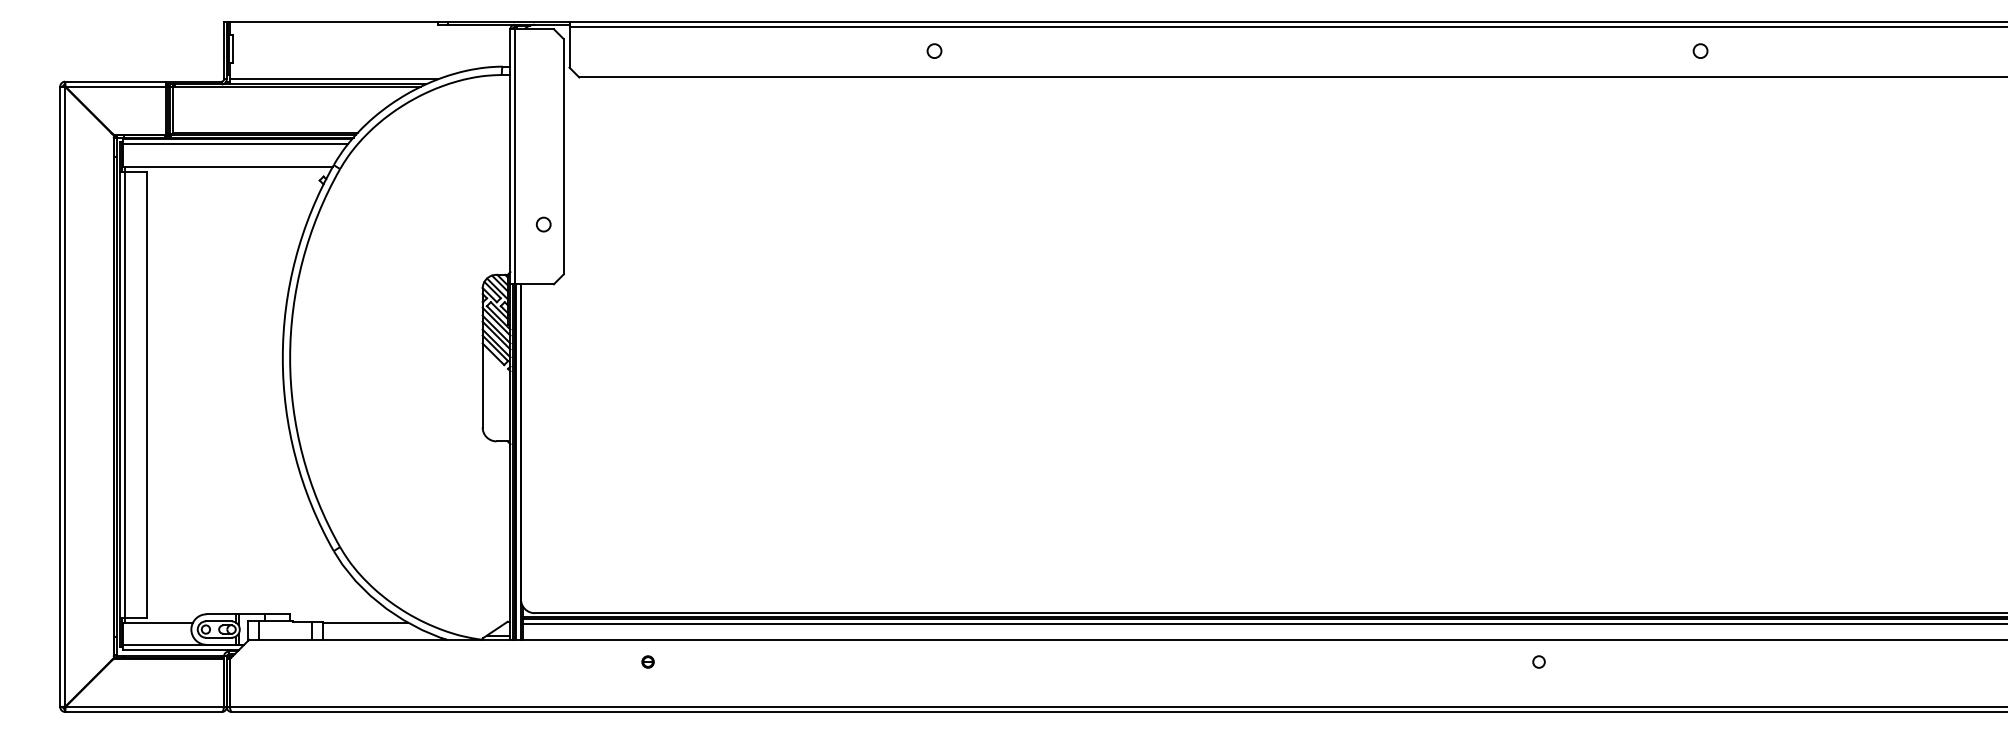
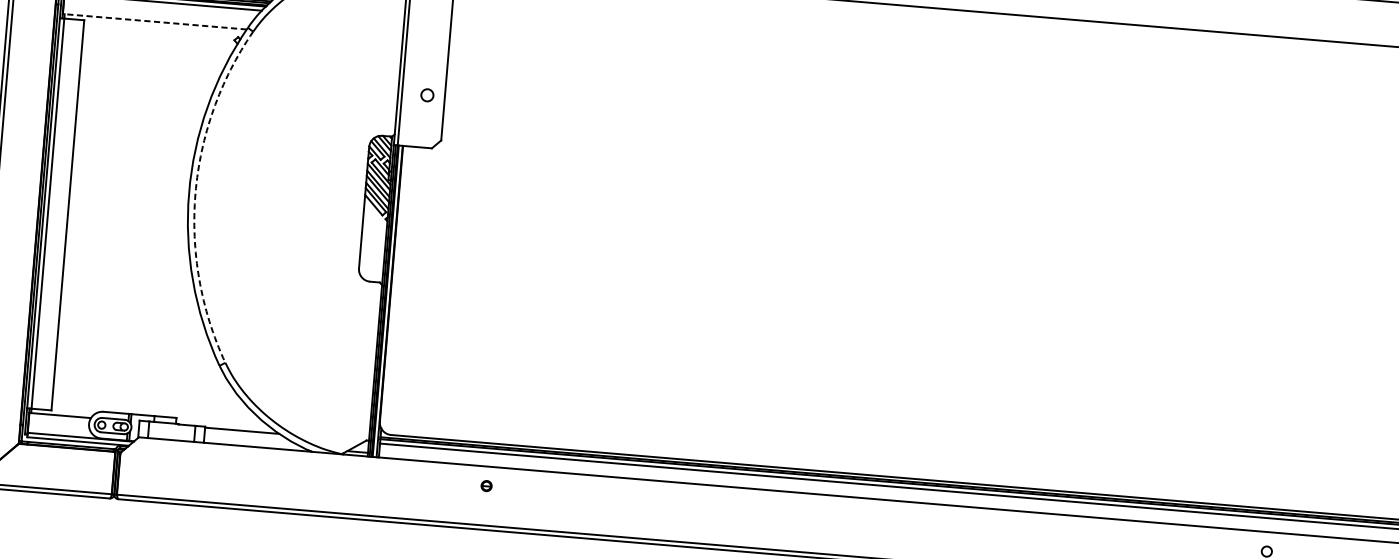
line: (227, 167) -> (154, 22), solid -> dashed
arc: (290, 358) -> (195, 193), solid -> dashed

